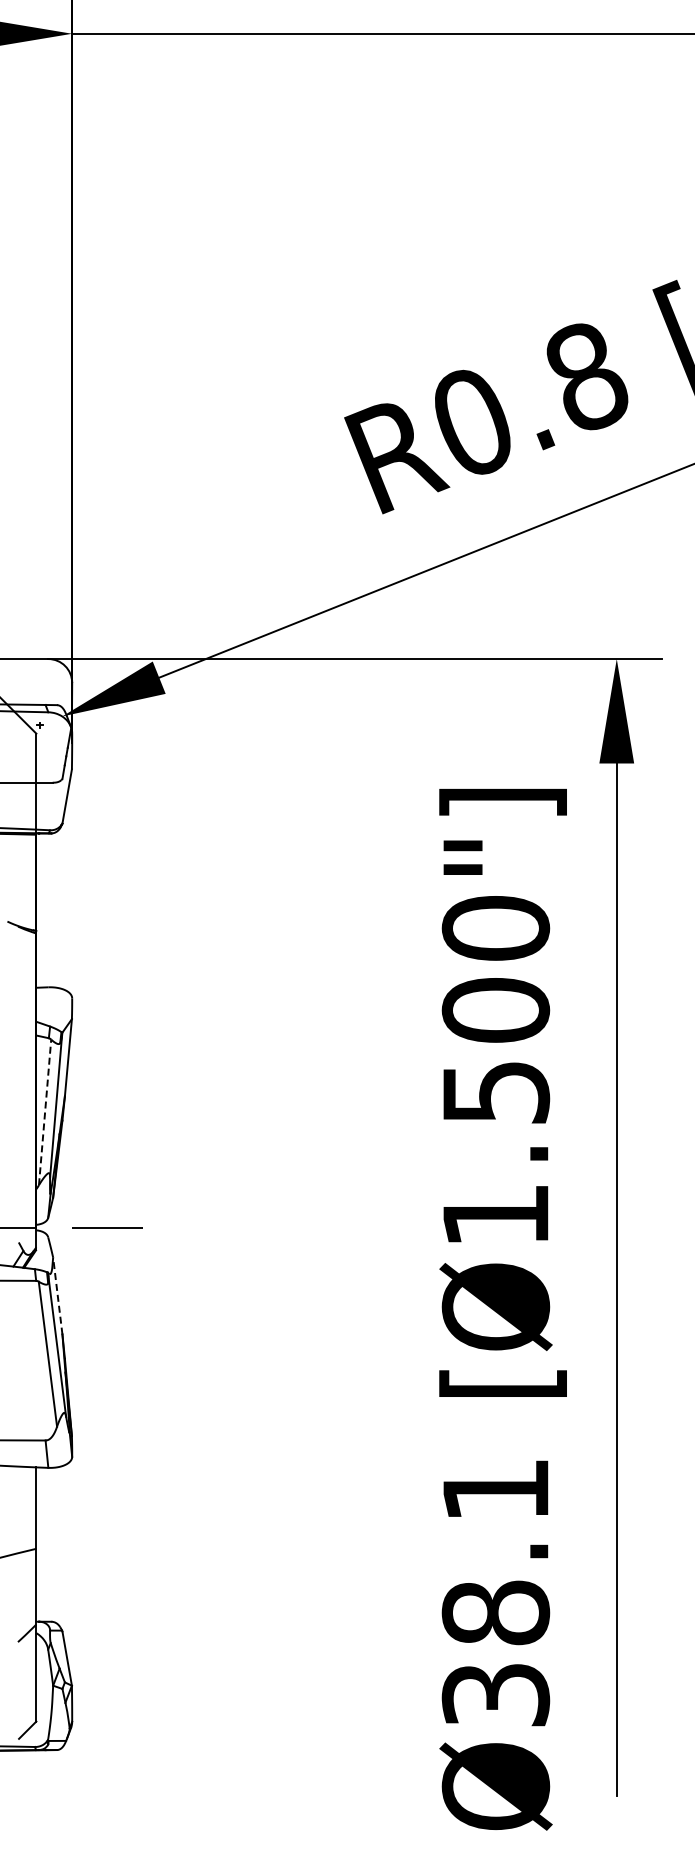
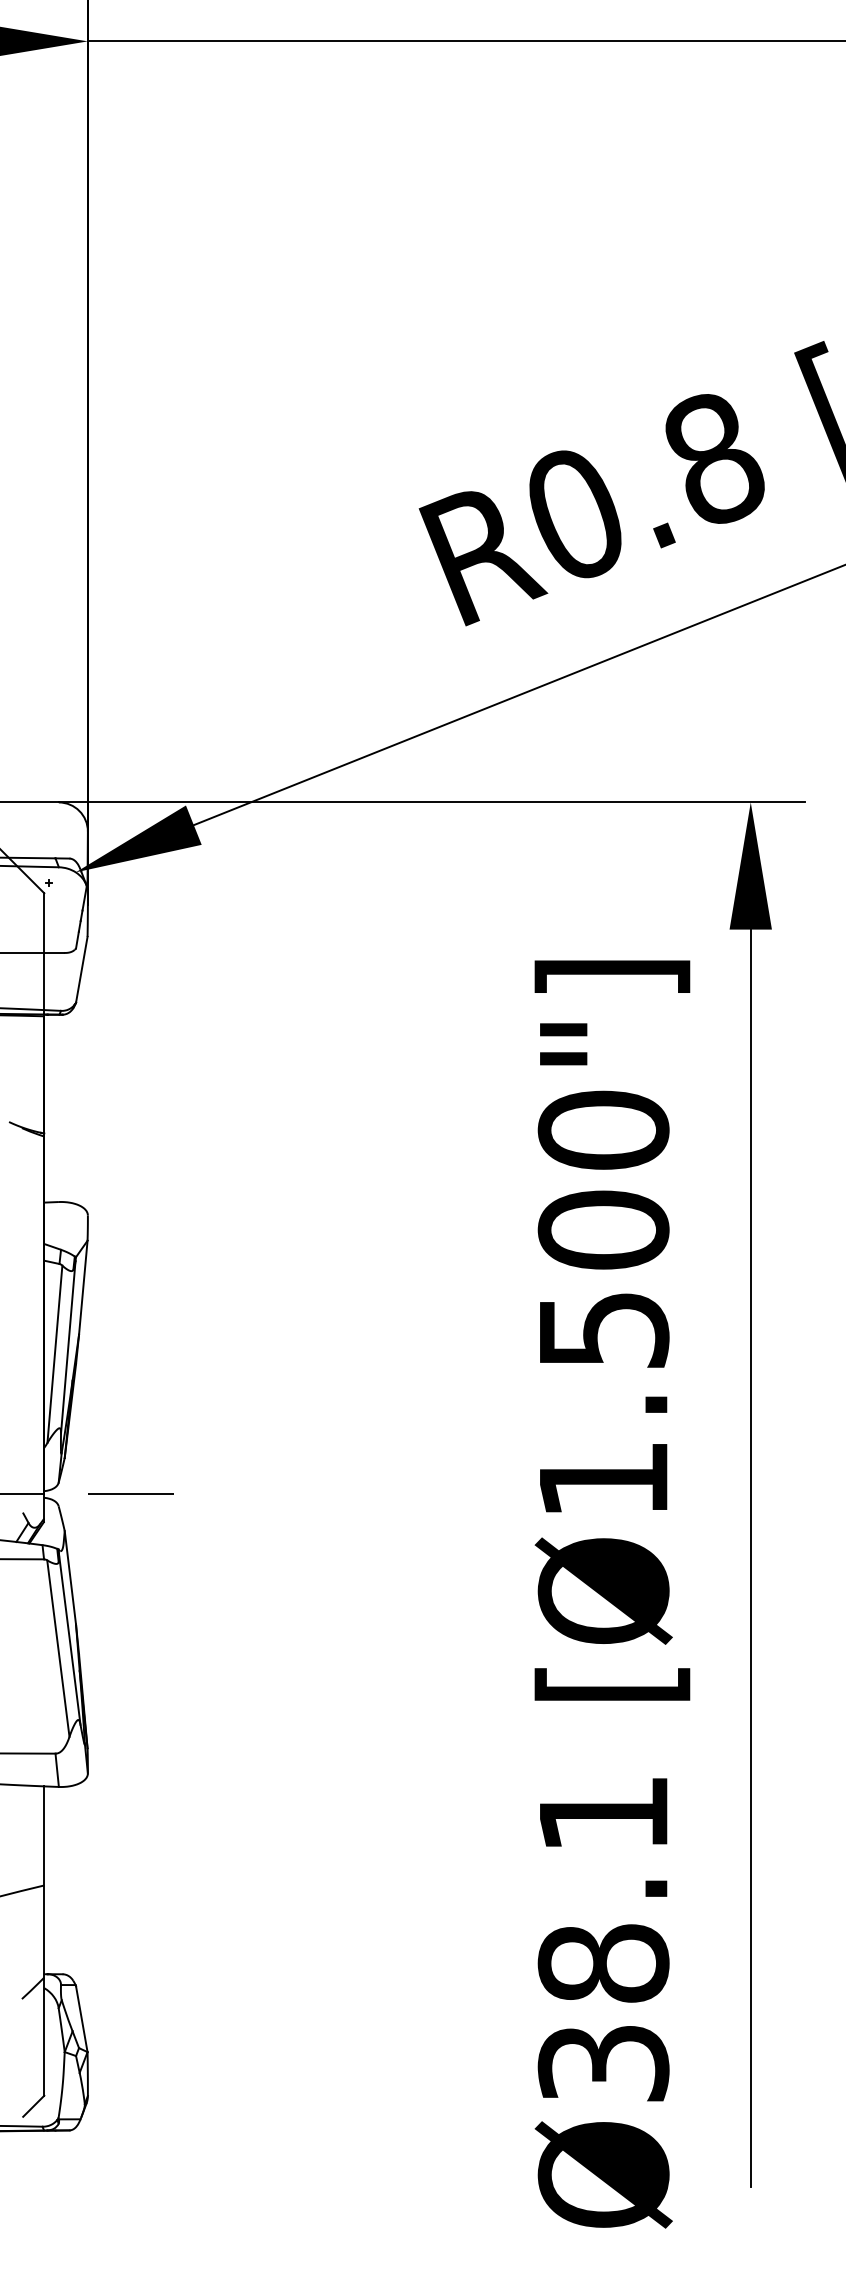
line: (45, 1111) -> (55, 1353), dashed -> solid
line: (57, 1296) -> (70, 1578), dashed -> solid

